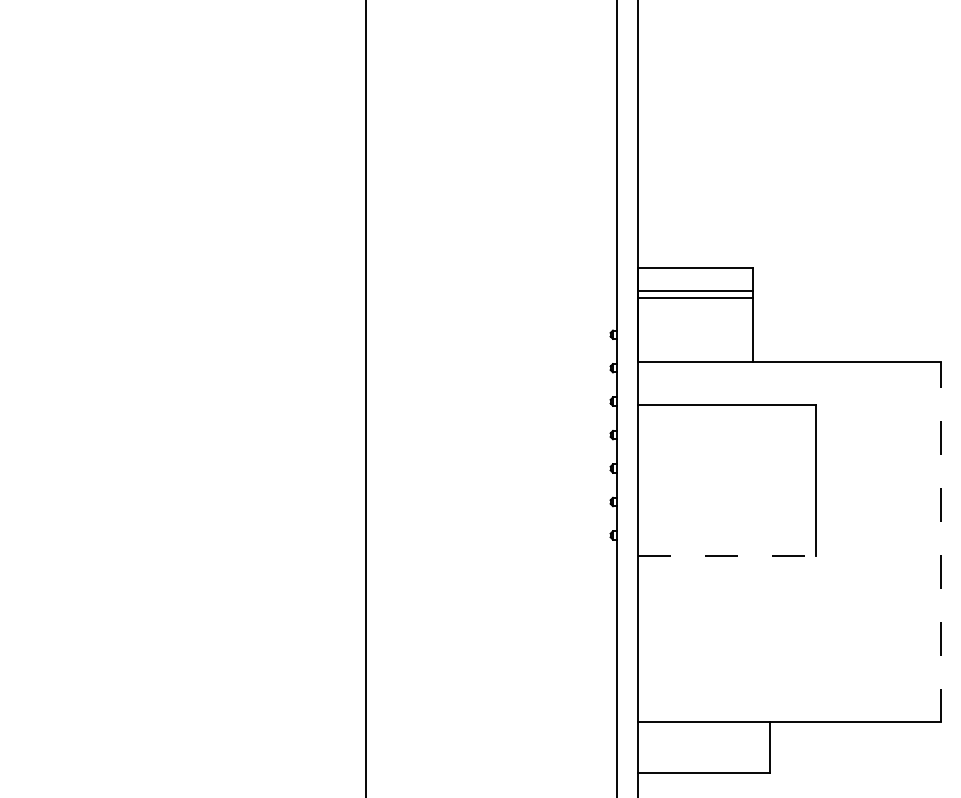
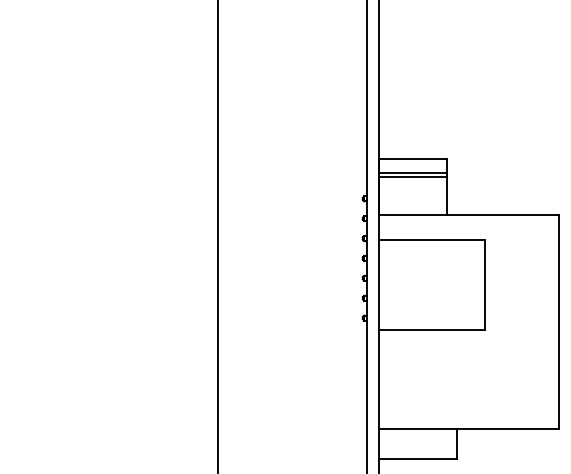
line: (941, 541) -> (559, 321), dashed -> solid
line: (726, 556) -> (431, 330), dashed -> solid

